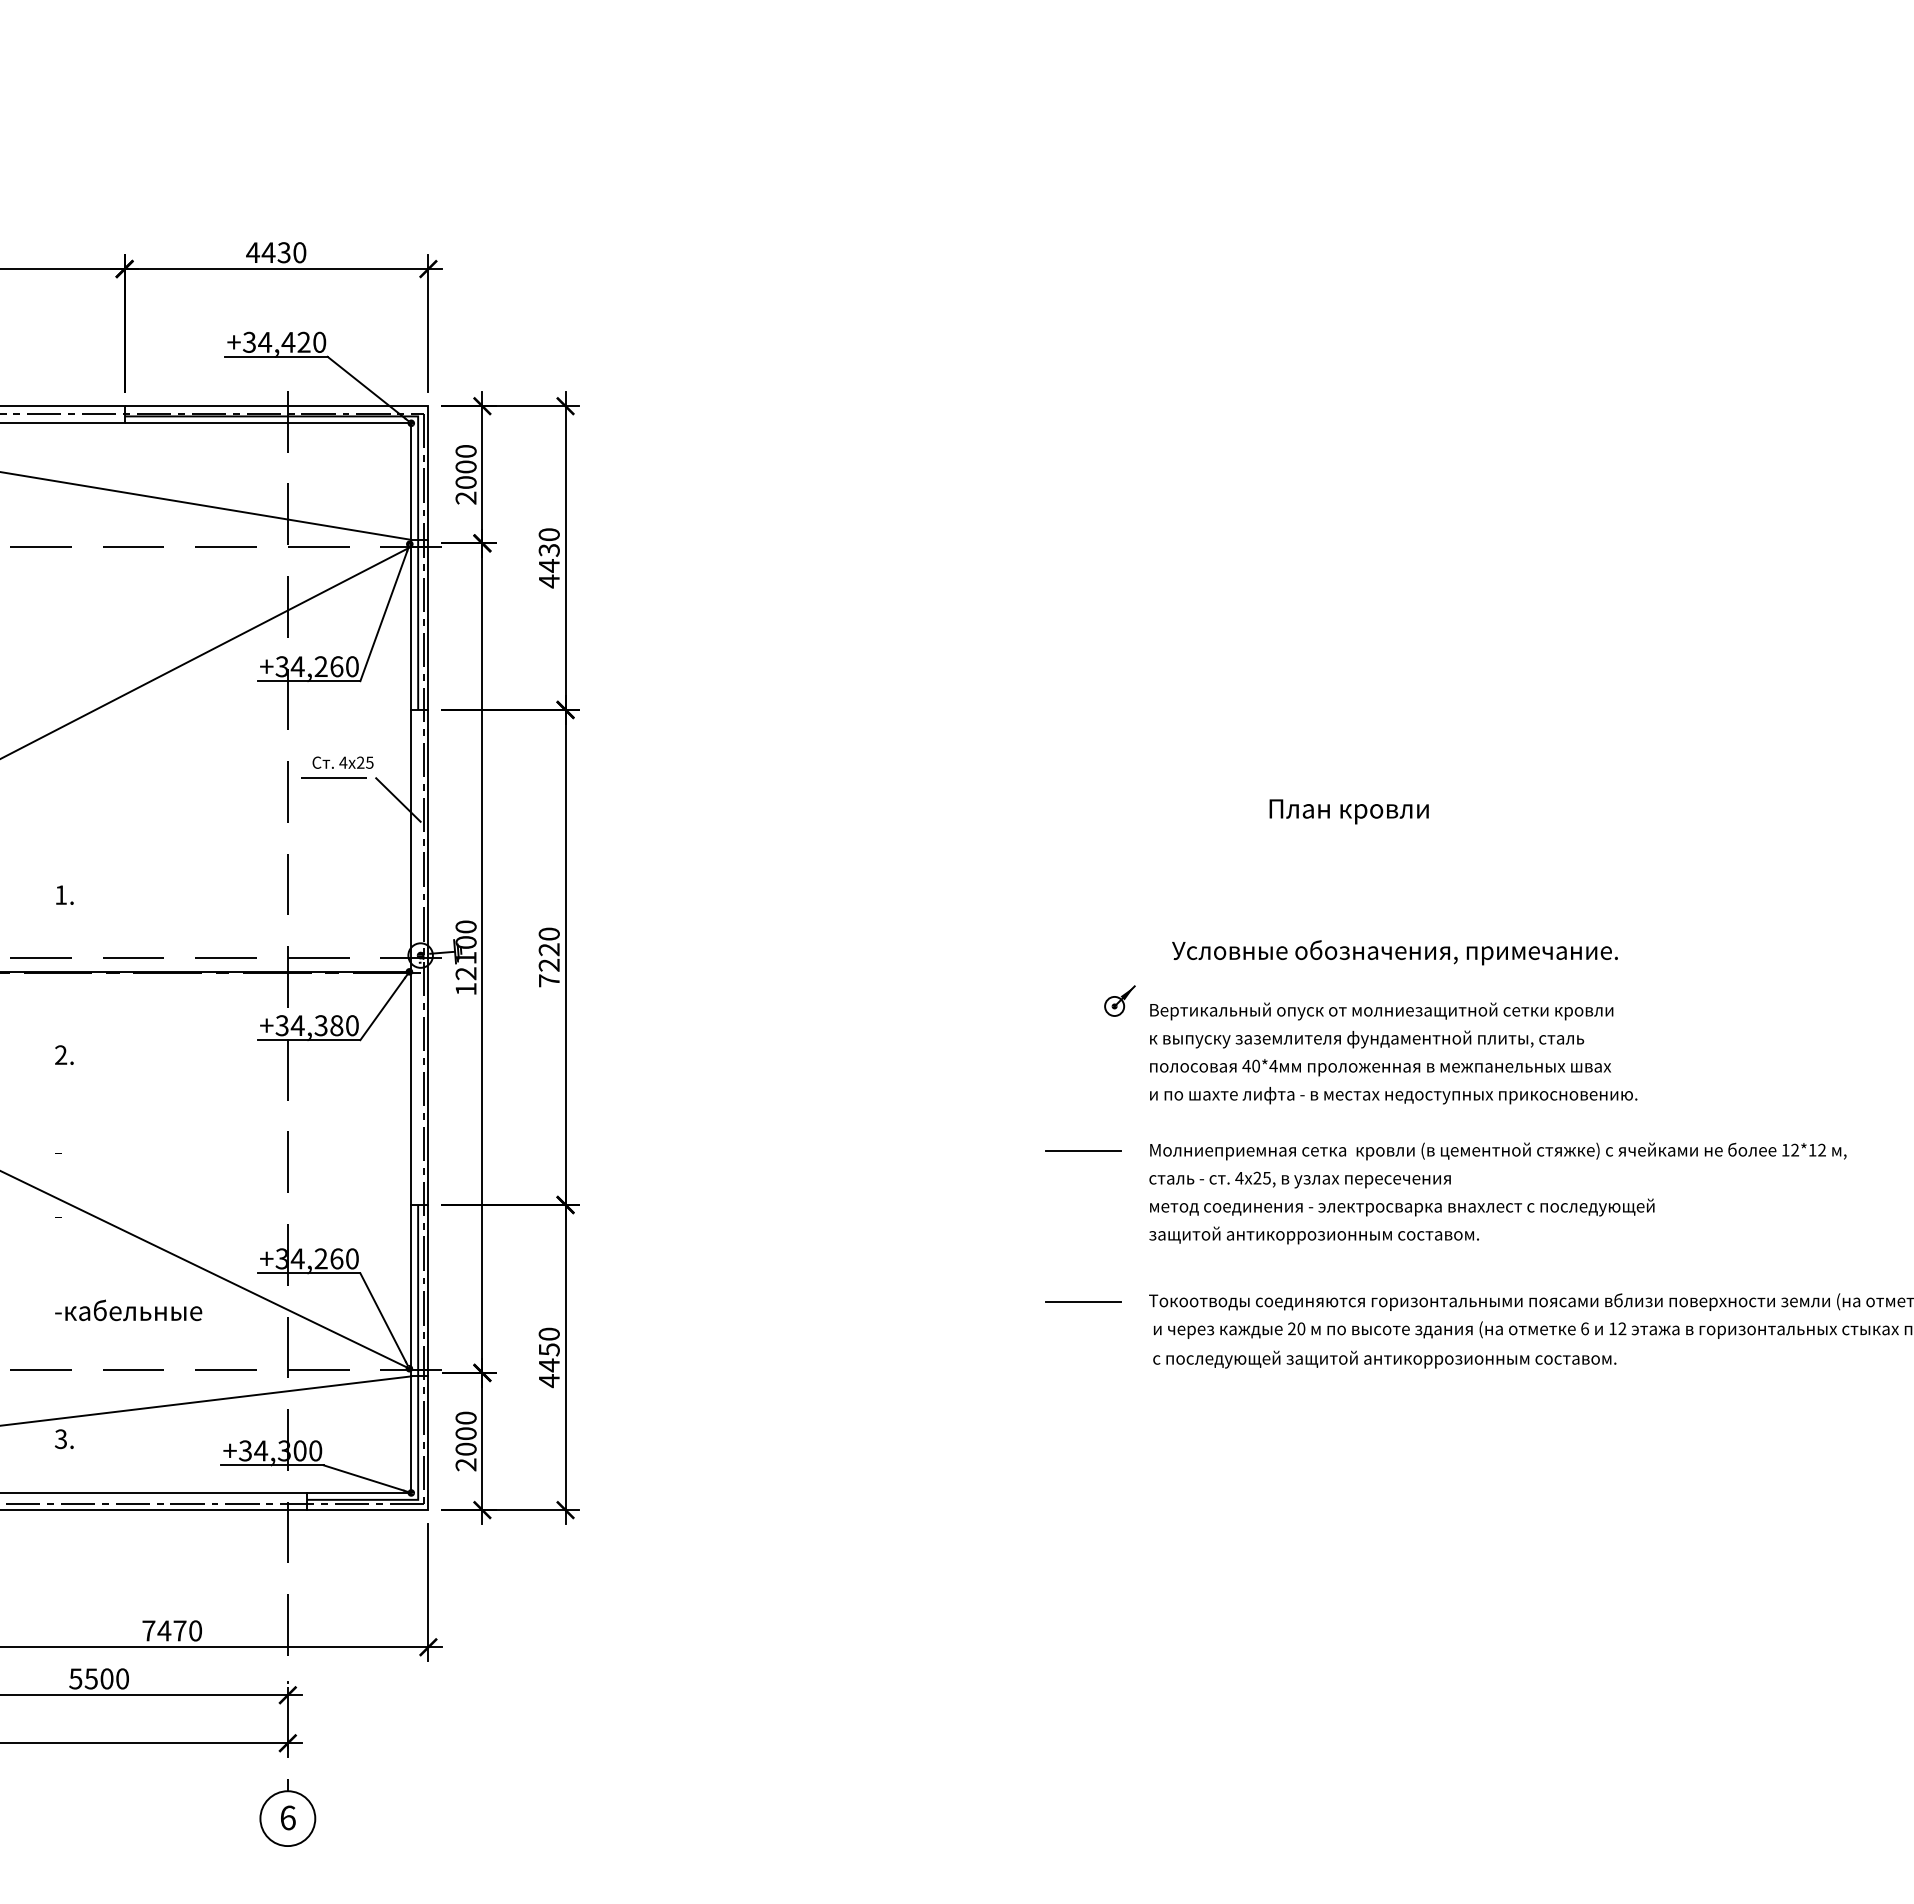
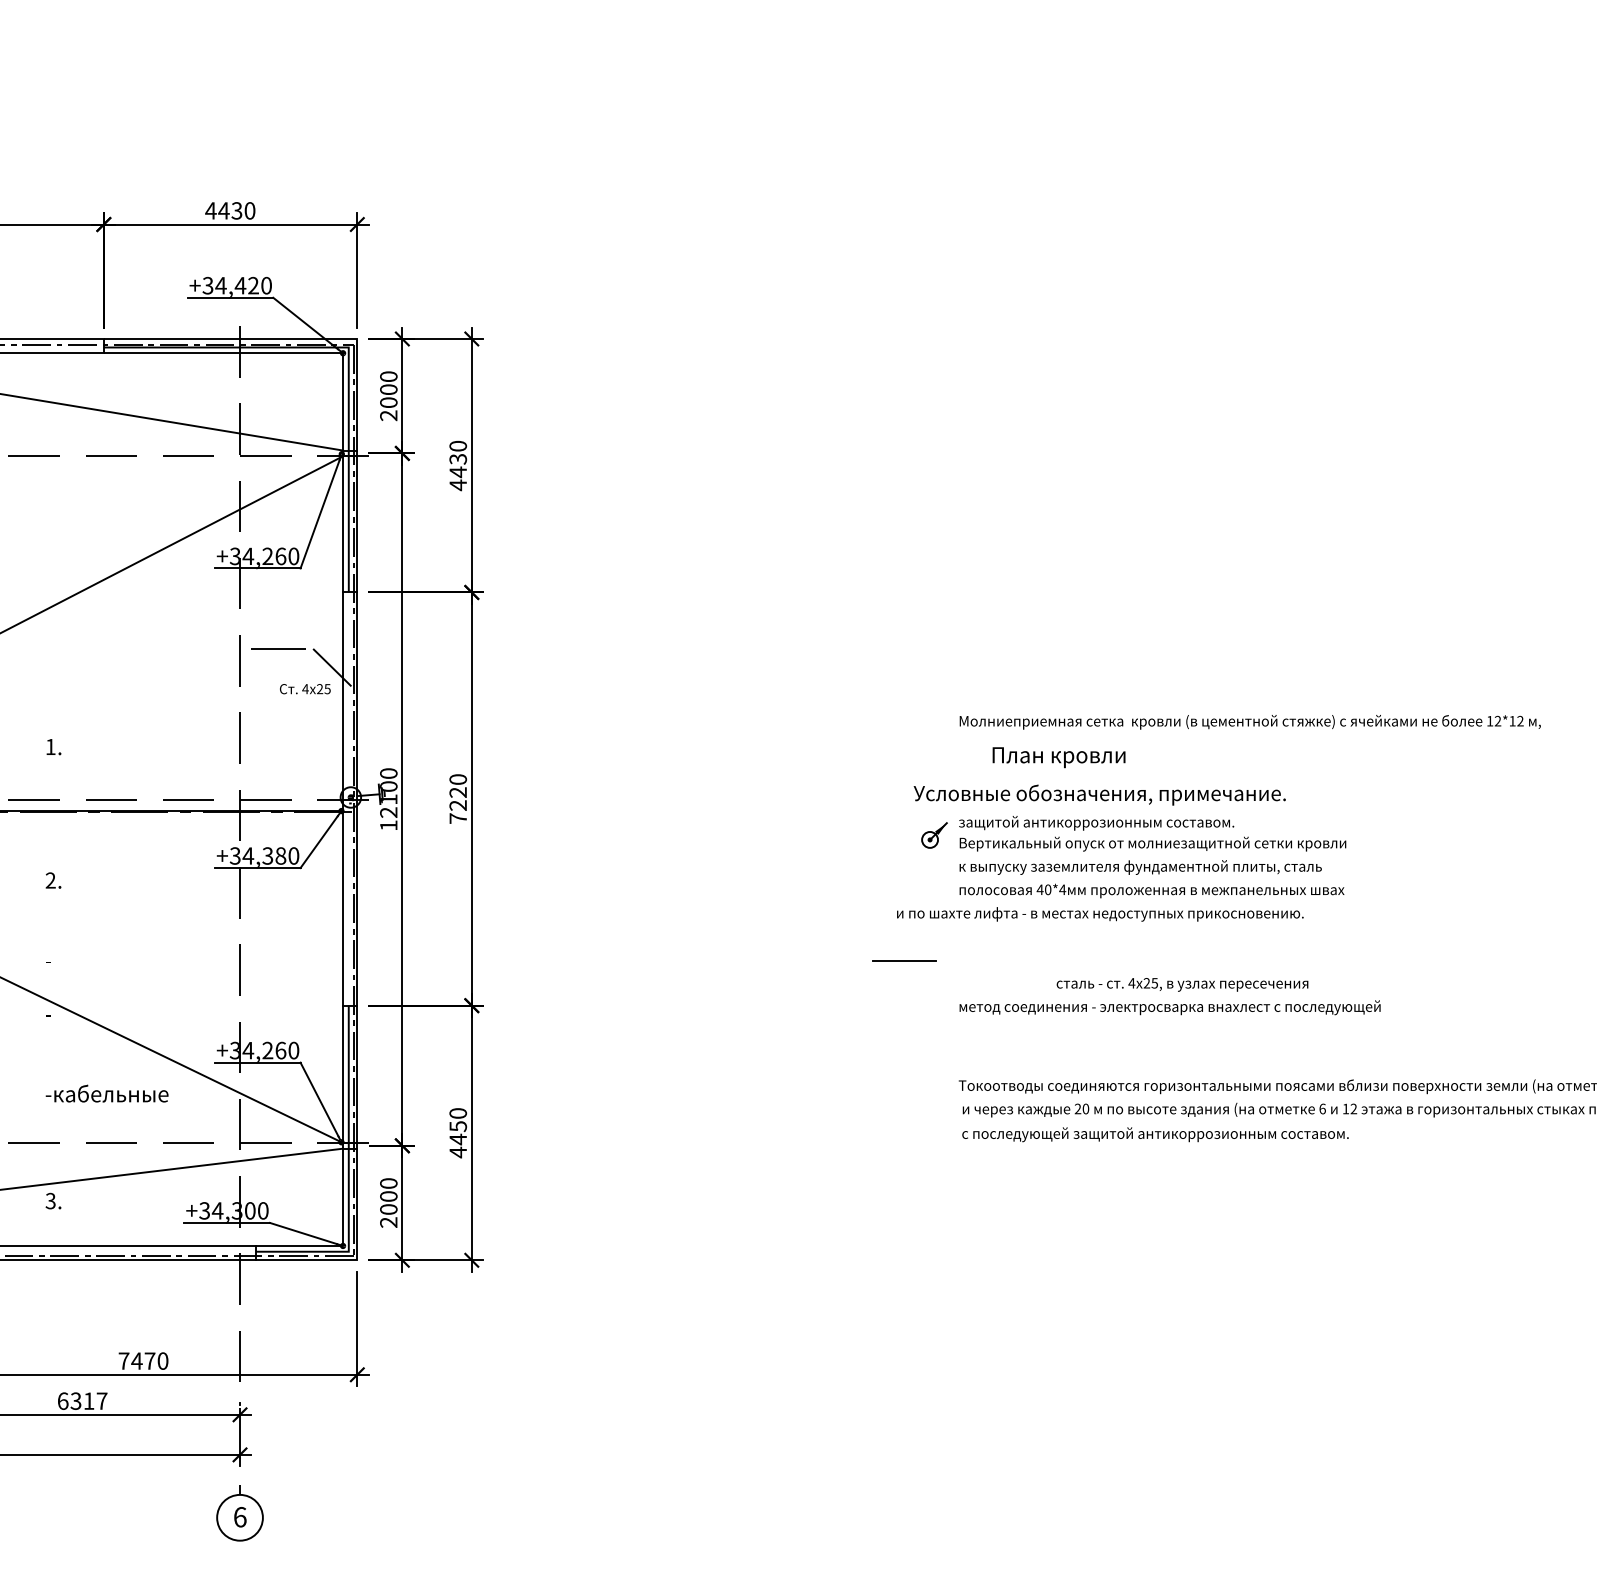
text: (342, 762) -> (304, 688), moved
text: (1348, 811) -> (1058, 757), moved
text: (1394, 952) -> (1099, 794), moved
text: (1393, 1095) -> (1100, 914), moved
text: (1498, 1151) -> (1250, 722), moved
text: (1299, 1179) -> (1181, 984), moved
text: (1314, 1235) -> (1096, 823), moved
line: (1083, 1301) -> (904, 1086), removed
text: (99, 1678) -> (82, 1400), 5500 -> 6317

